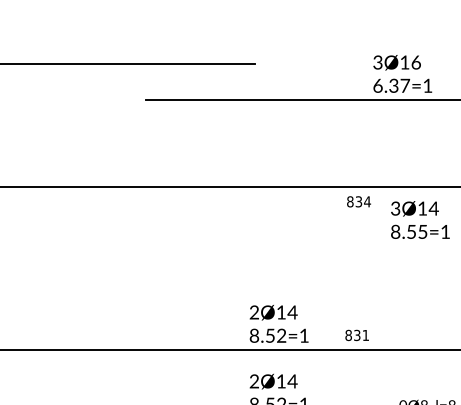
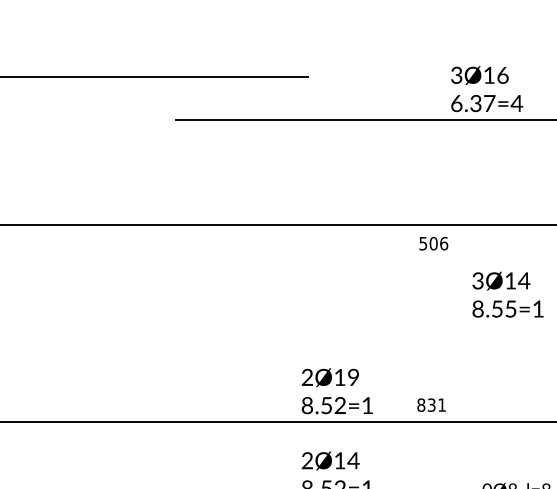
text: (427, 85) -> (516, 103), 6.37=1 -> 6.37=4
text: (358, 201) -> (433, 243), 834 -> 506
text: (420, 219) -> (508, 294), moved
text: (292, 312) -> (353, 377), 2Ø14 -> 2Ø19

